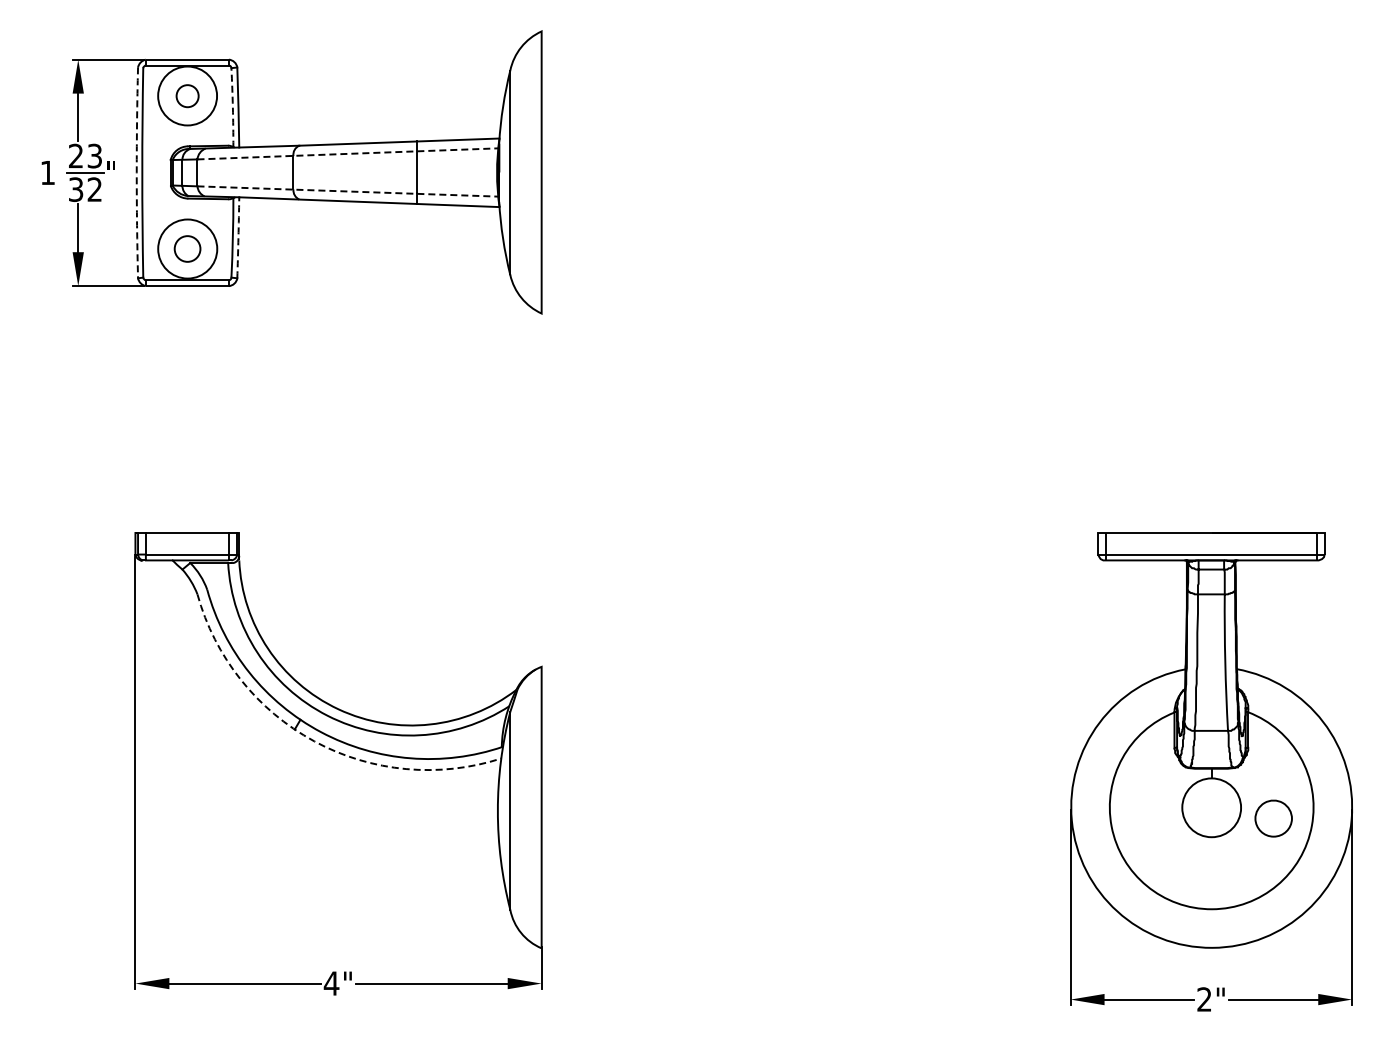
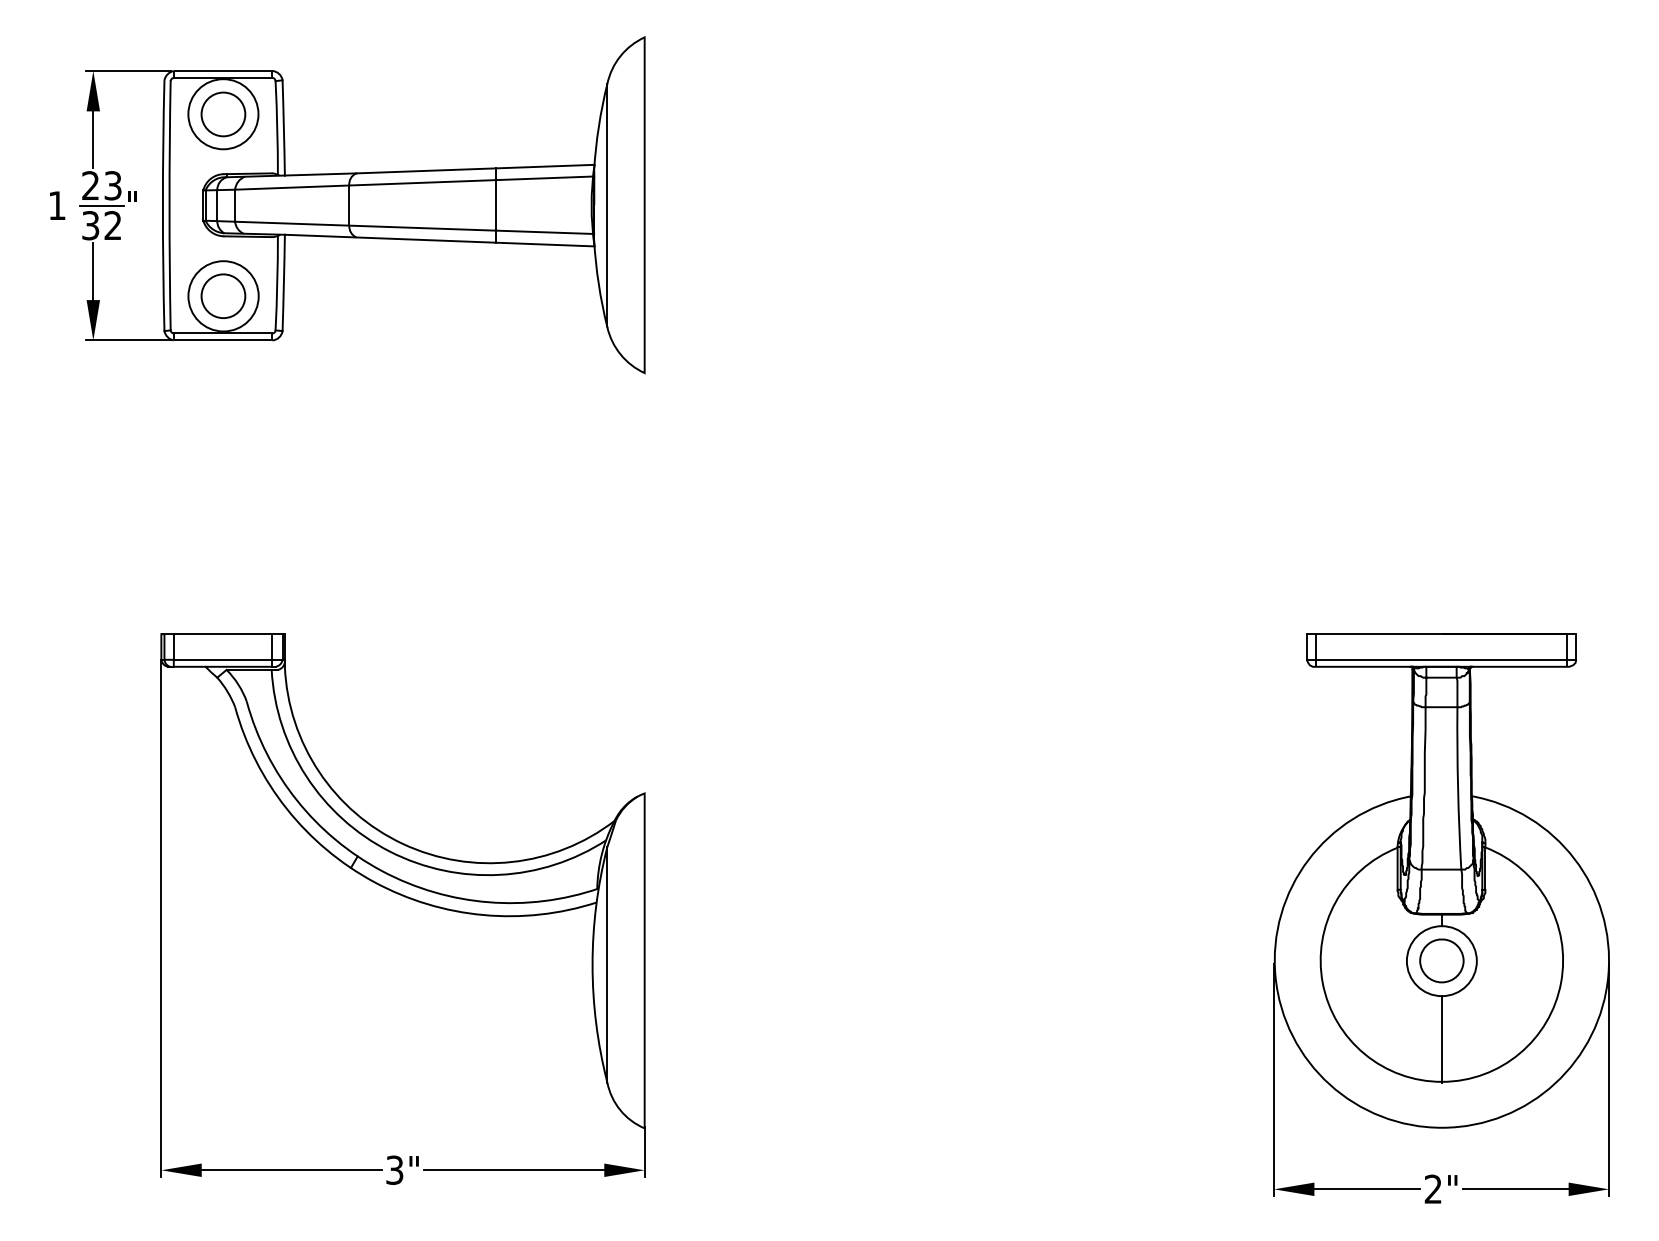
circle: (187, 95) -> (223, 113), size x1.67
arc: (232, 107) -> (276, 127), dashed -> solid
line: (348, 153) -> (414, 182), dashed -> solid
arc: (136, 172) -> (162, 205), dashed -> solid
line: (348, 191) -> (414, 227), dashed -> solid
arc: (238, 237) -> (283, 282), dashed -> solid
circle: (187, 248) -> (223, 295), size x1.43
arc: (314, 741) -> (374, 882), dashed -> solid
part: (1273, 818) -> (1441, 960), moved
line: (1211, 873) -> (1441, 1039), added
text: (331, 983) -> (394, 1170), 4" -> 3"

